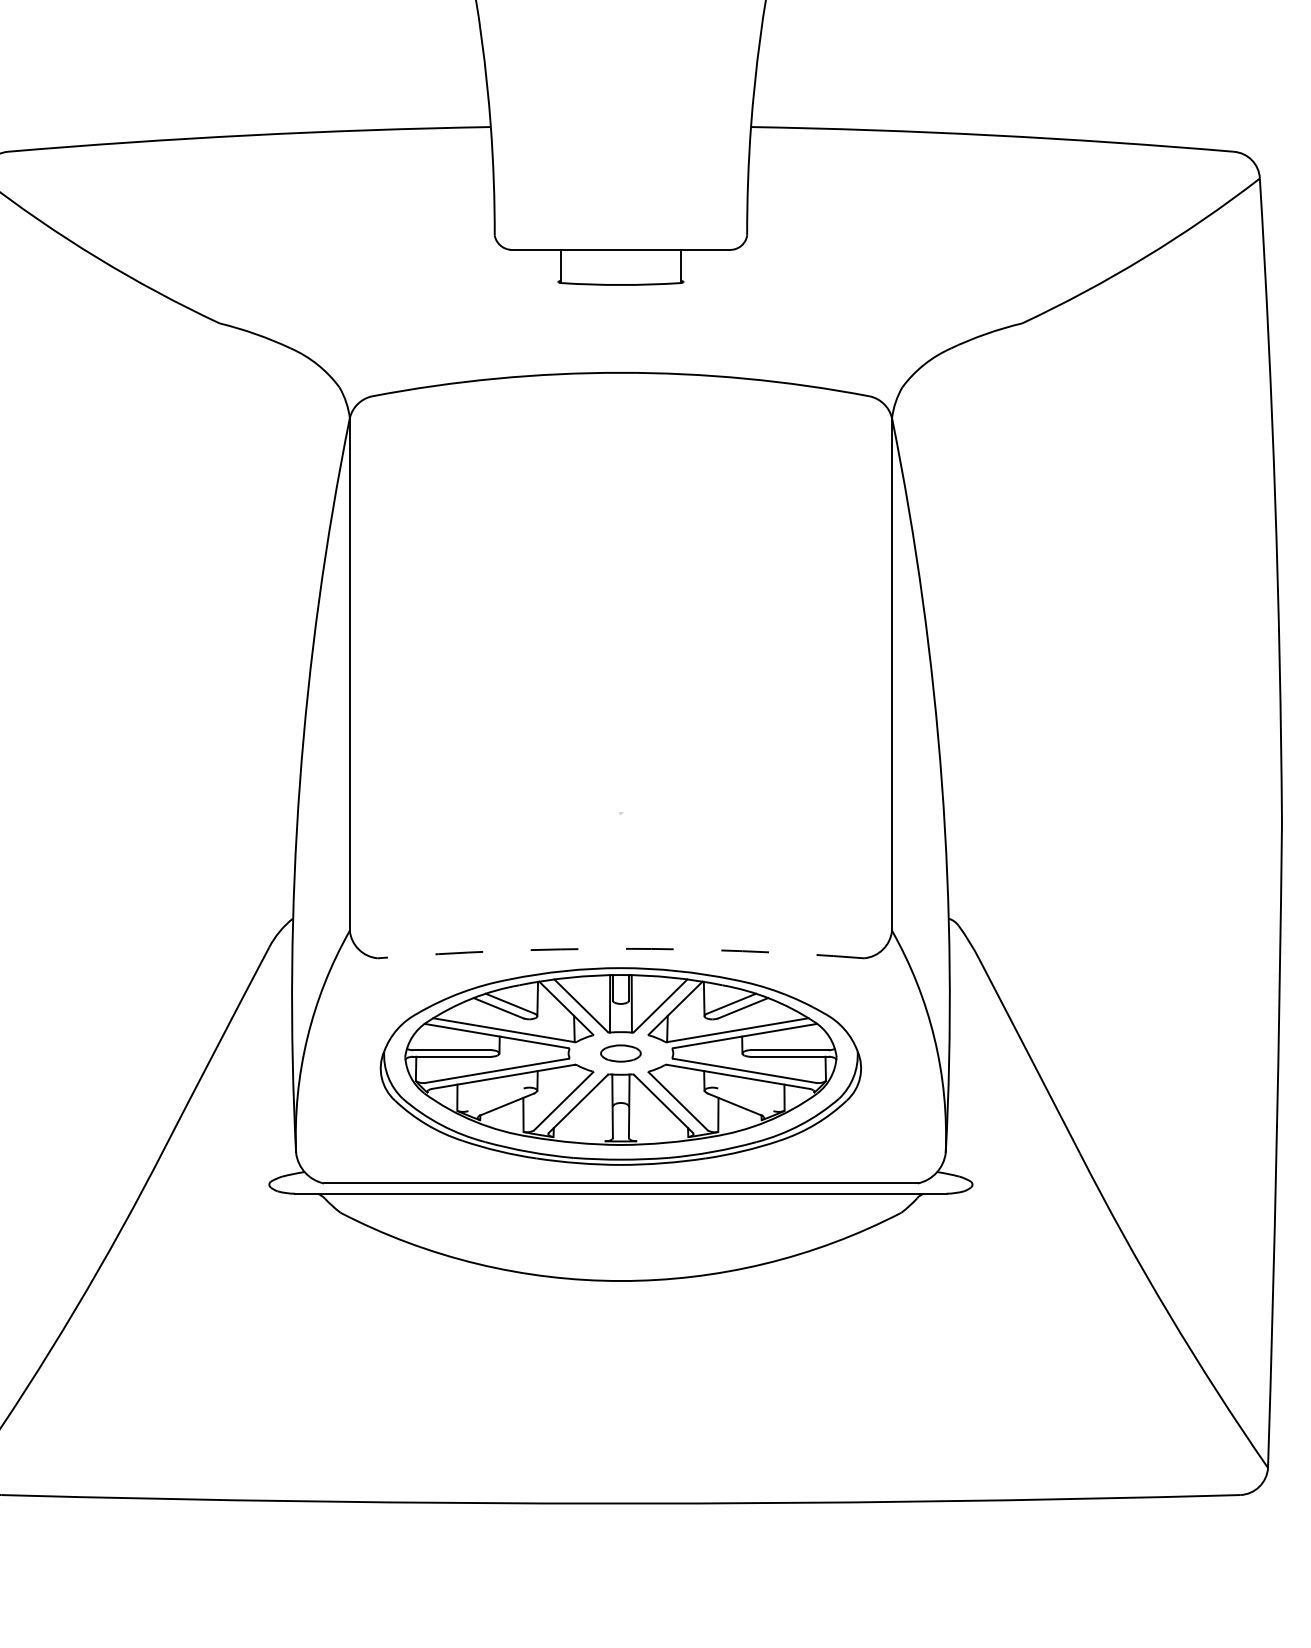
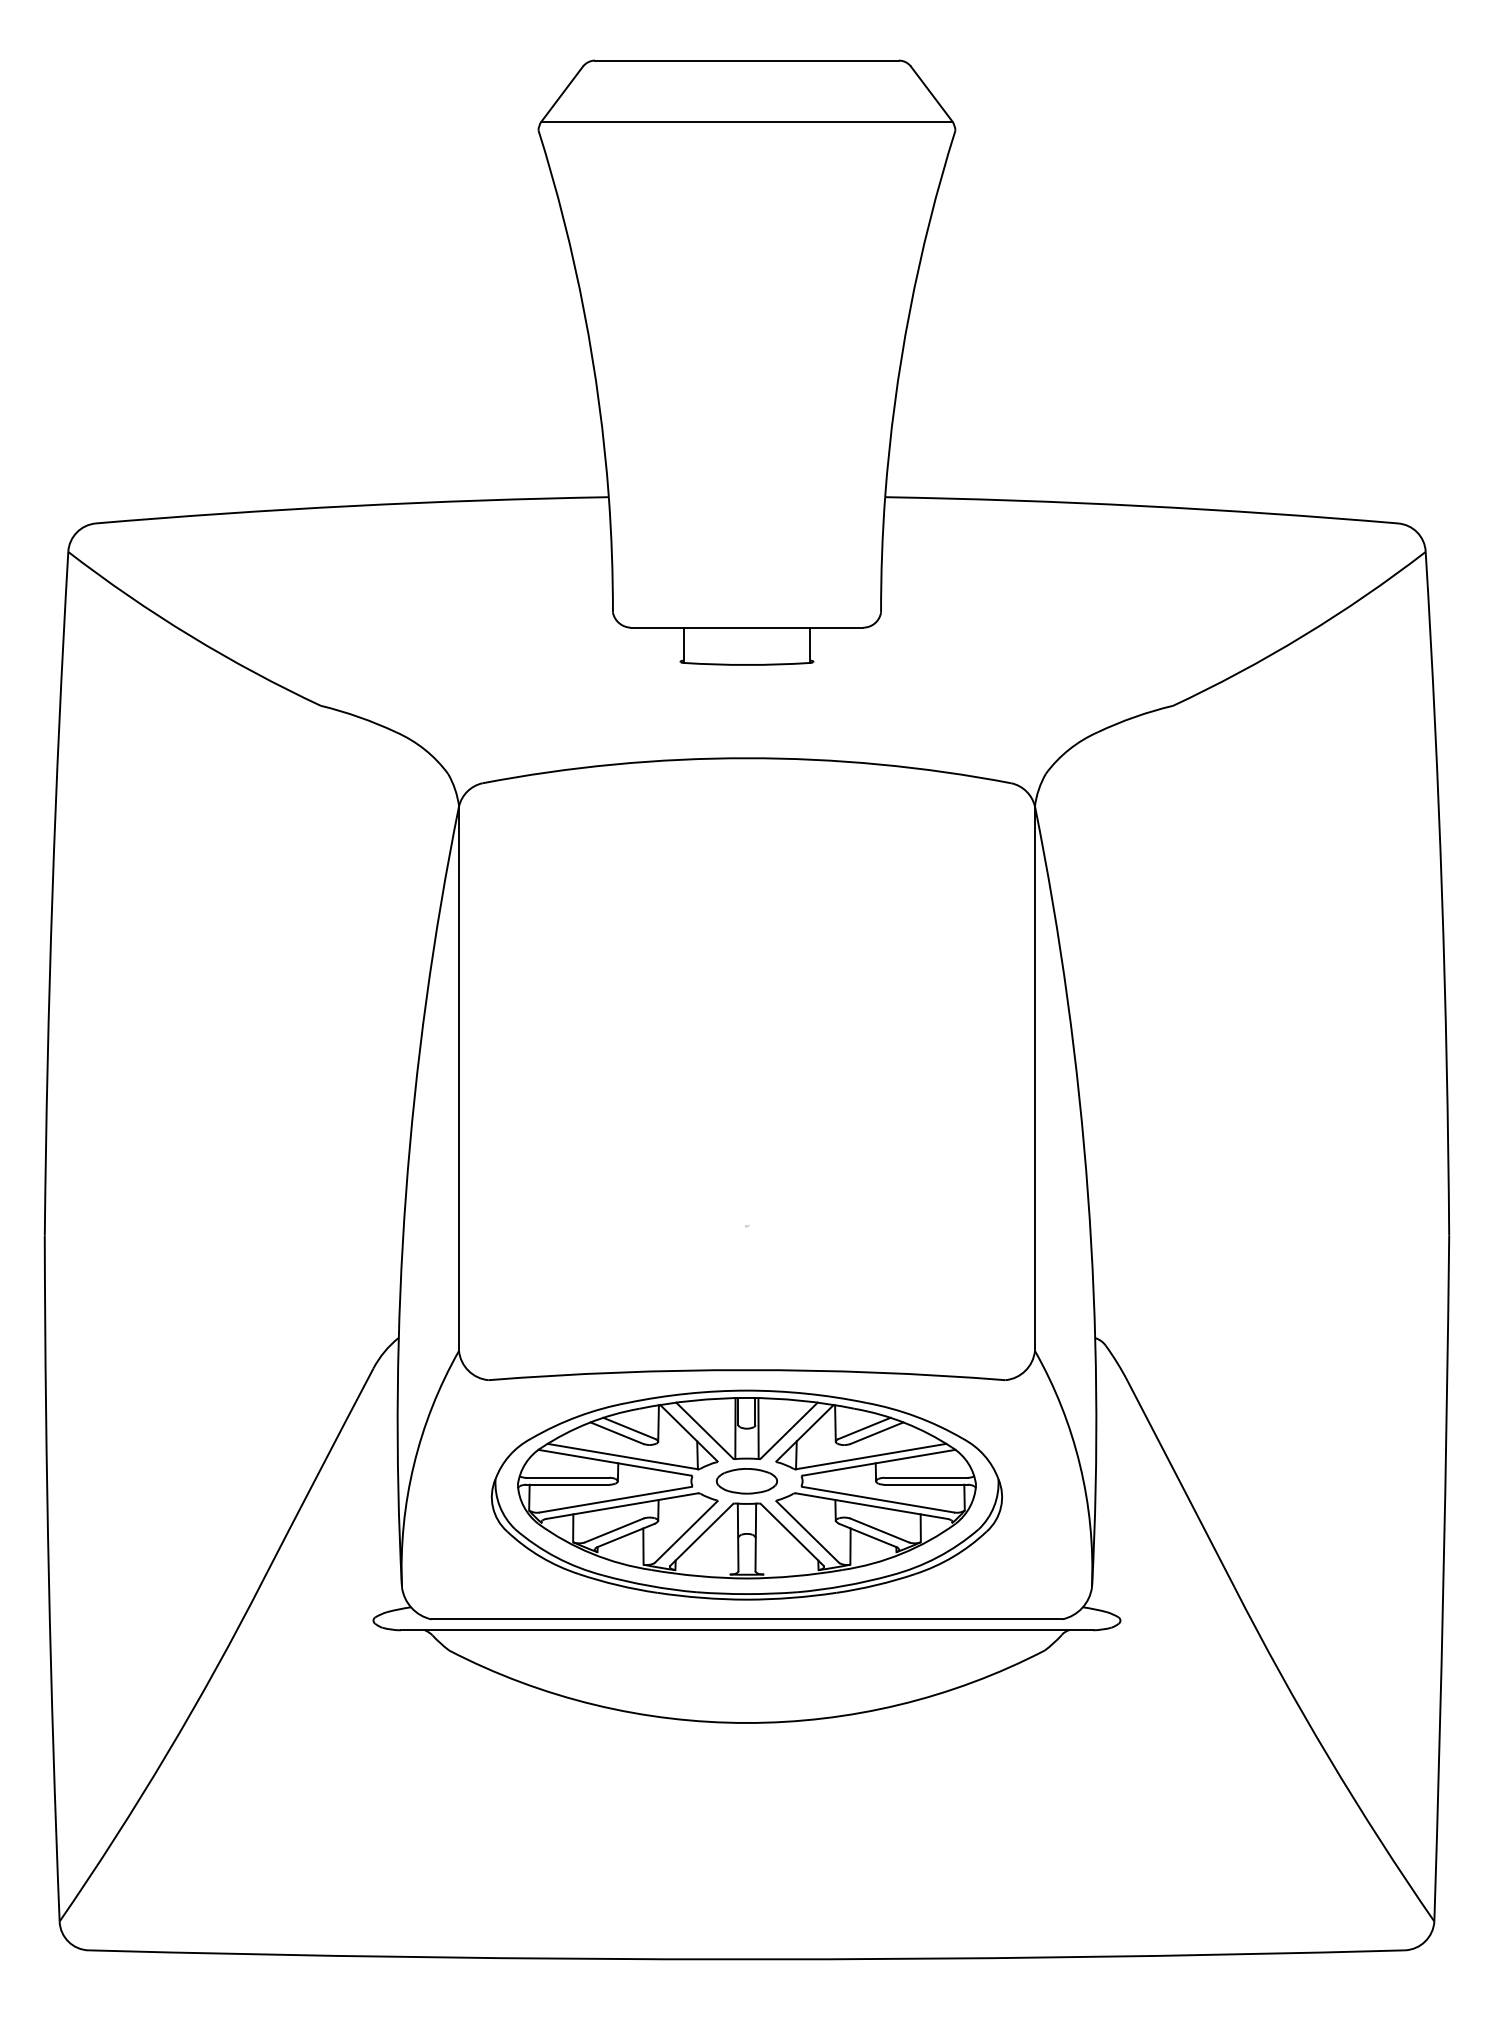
arc: (620, 949) -> (746, 1370), dashed -> solid
part: (620, 1053) -> (746, 1481), size x1.43
line: (496, 1099) -> (614, 1530), added
line: (745, 1099) -> (879, 1530), added

